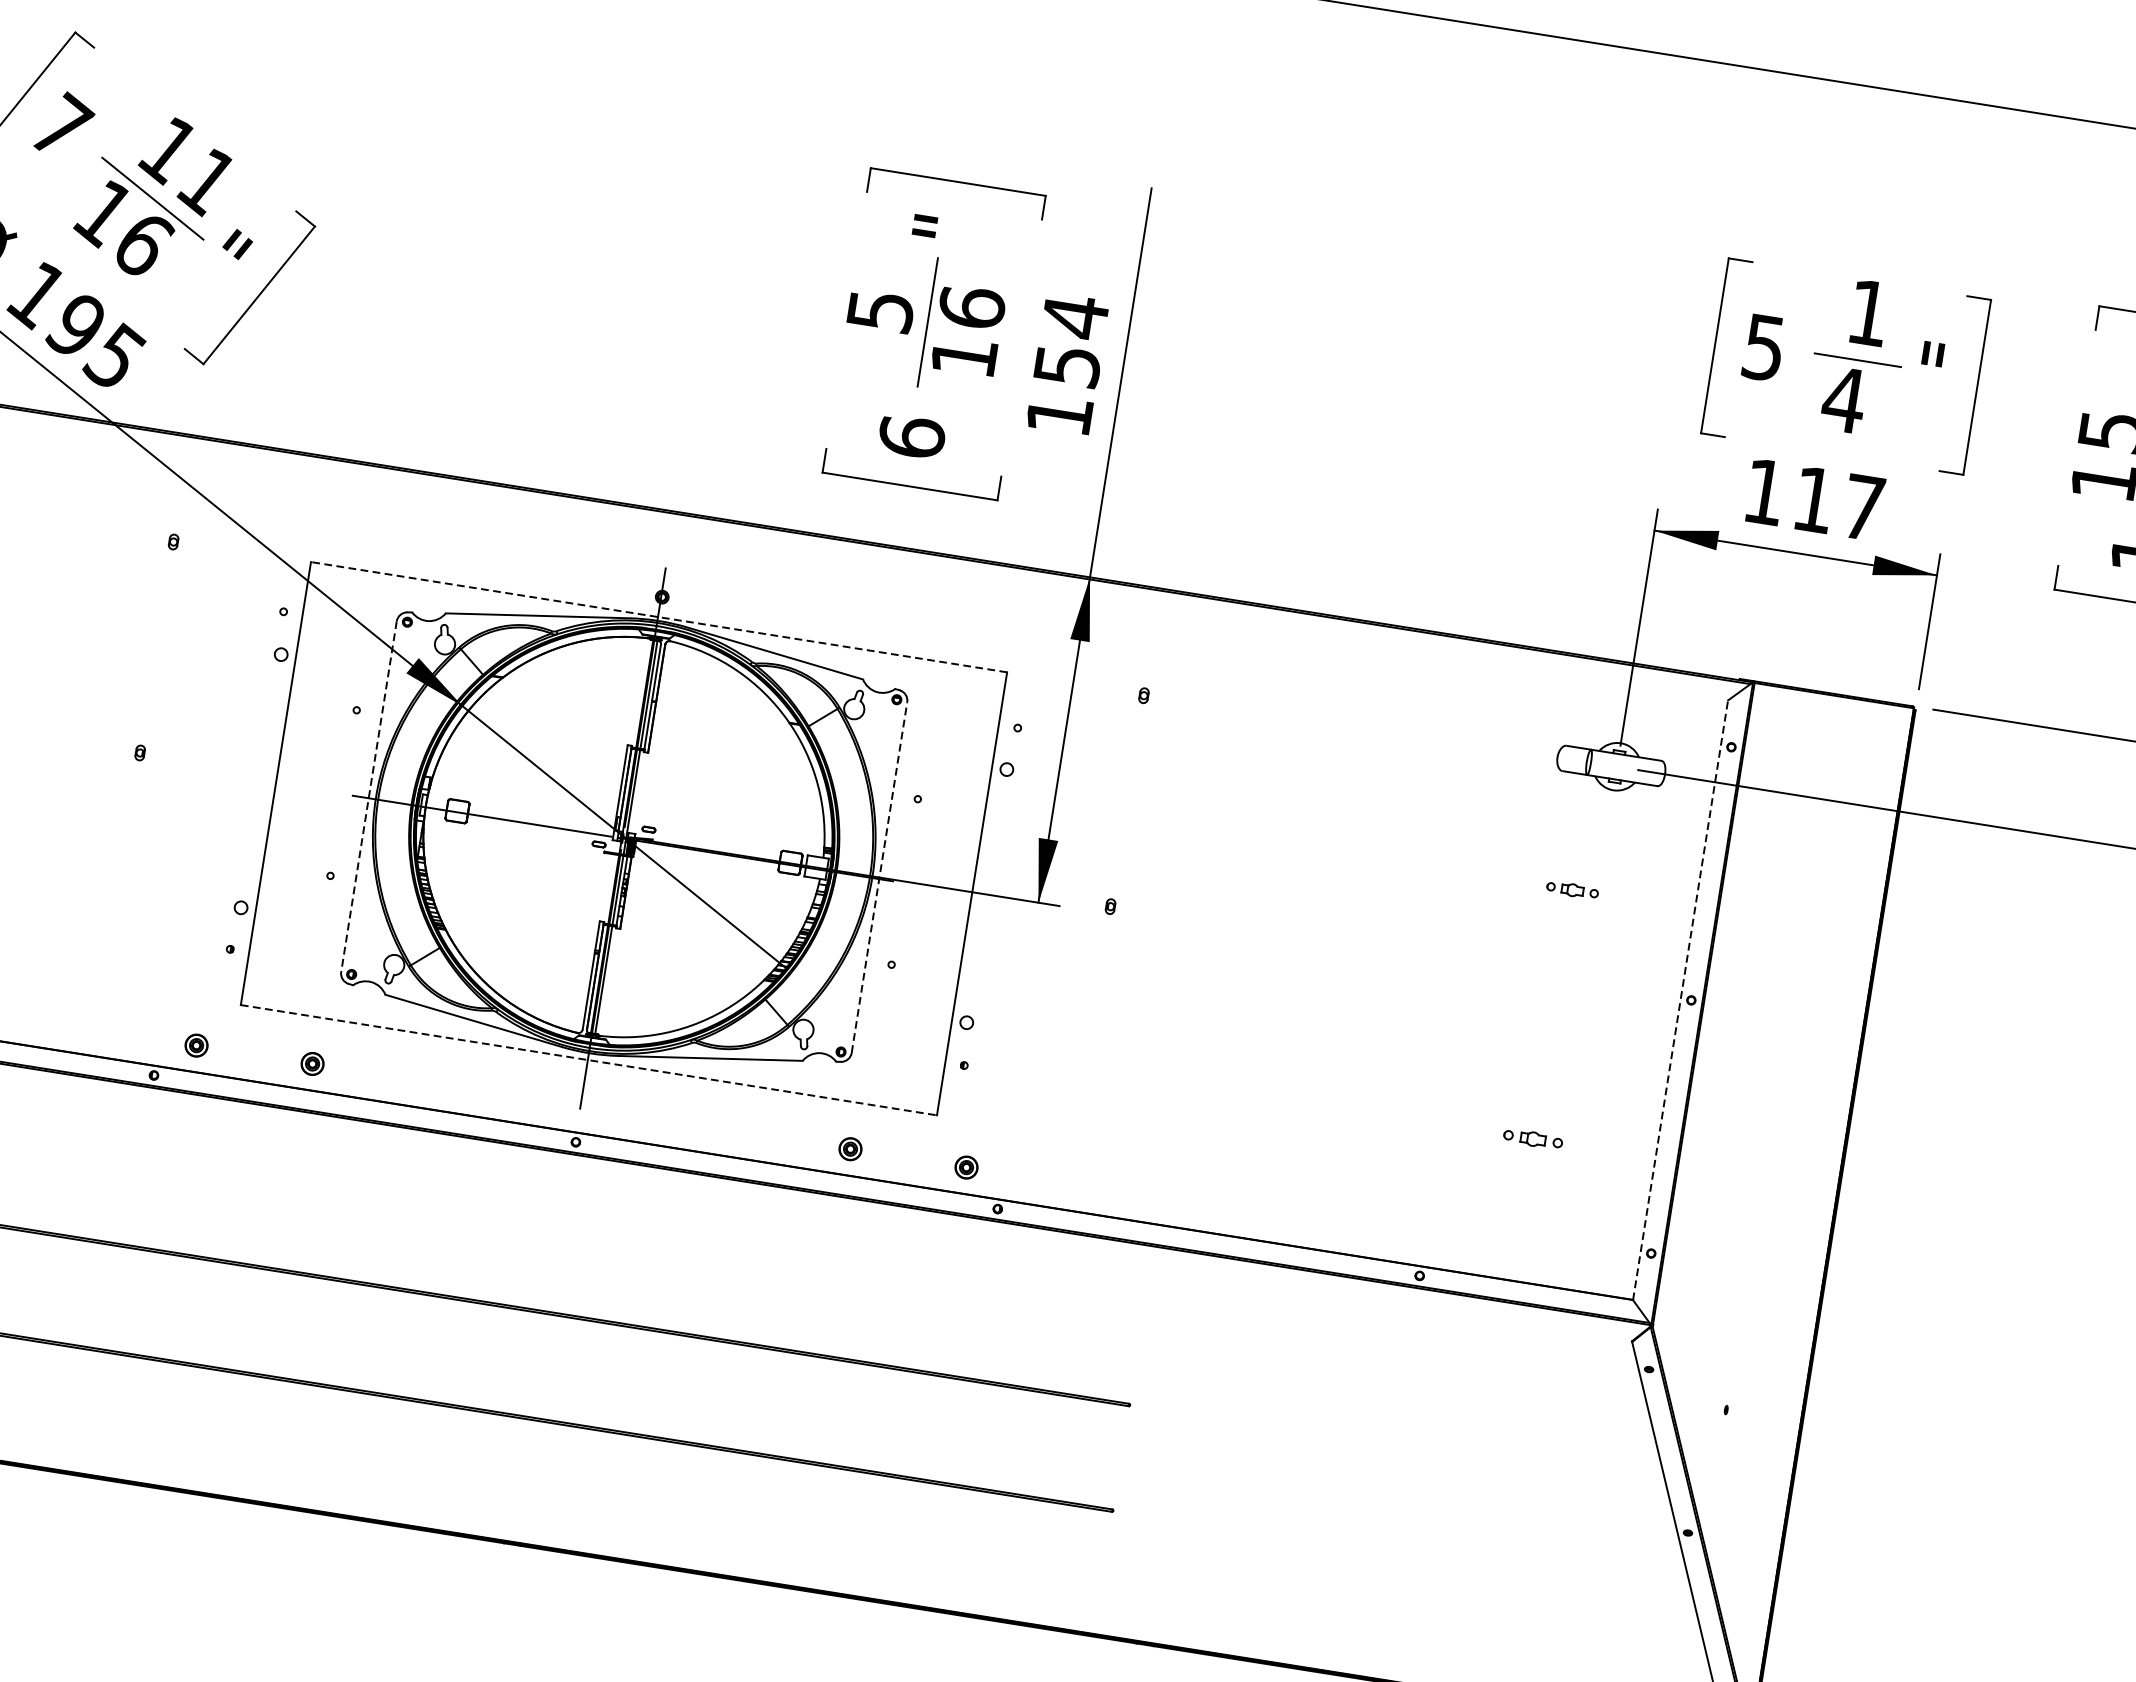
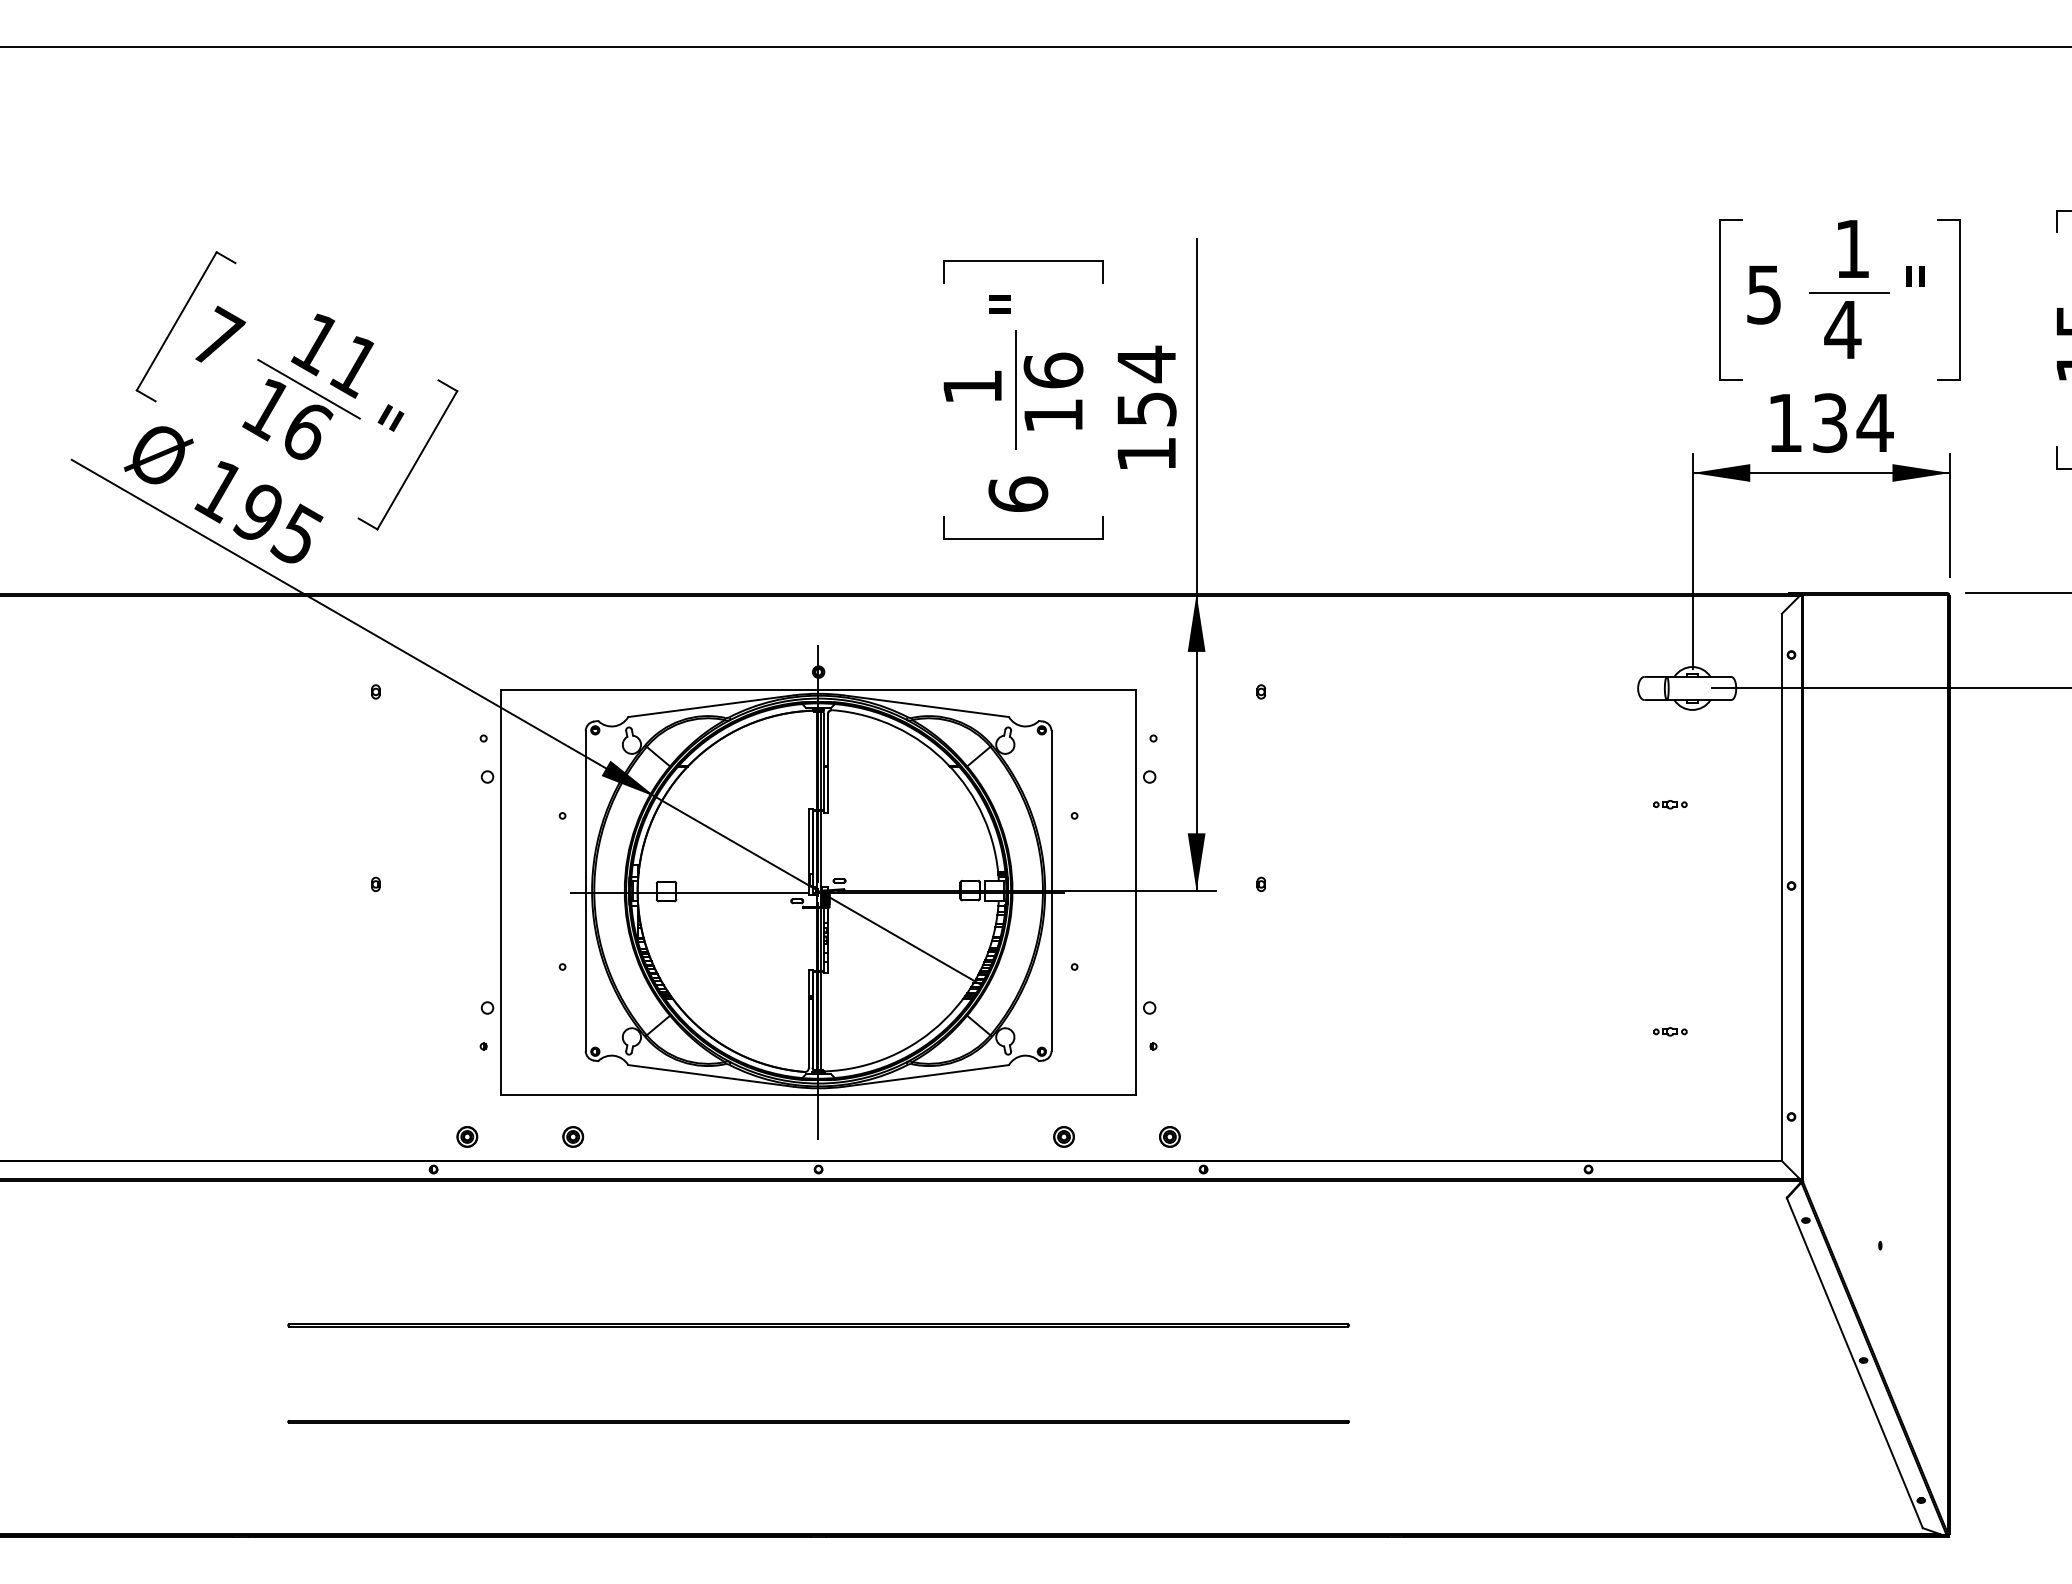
text: (880, 310) -> (972, 386), 5 -> 1
text: (1839, 504) -> (1853, 423), 117 -> 134
line: (658, 617) -> (818, 690), dashed -> solid
line: (368, 797) -> (585, 891), dashed -> solid
line: (879, 878) -> (1051, 891), dashed -> solid
part: (1572, 890) -> (1670, 804), size x0.71
line: (1680, 1000) -> (1781, 887), dashed -> solid
line: (588, 1060) -> (818, 1094), dashed -> solid
part: (1533, 1138) -> (1670, 1031), size x0.62

